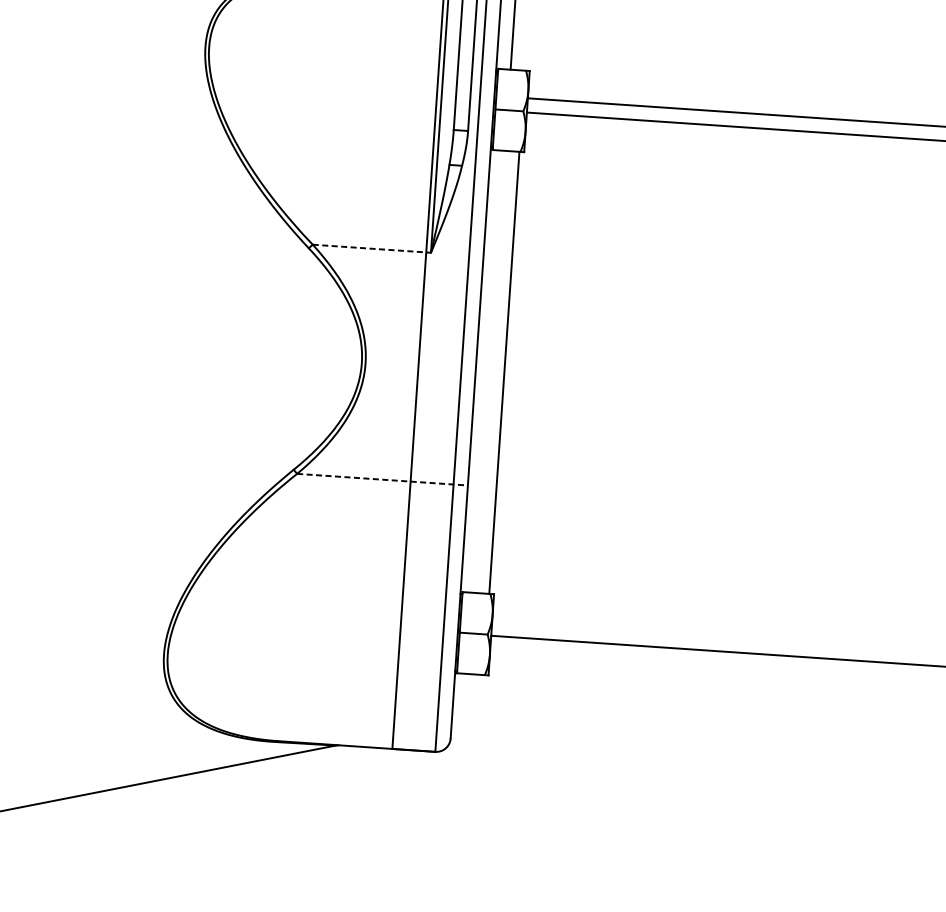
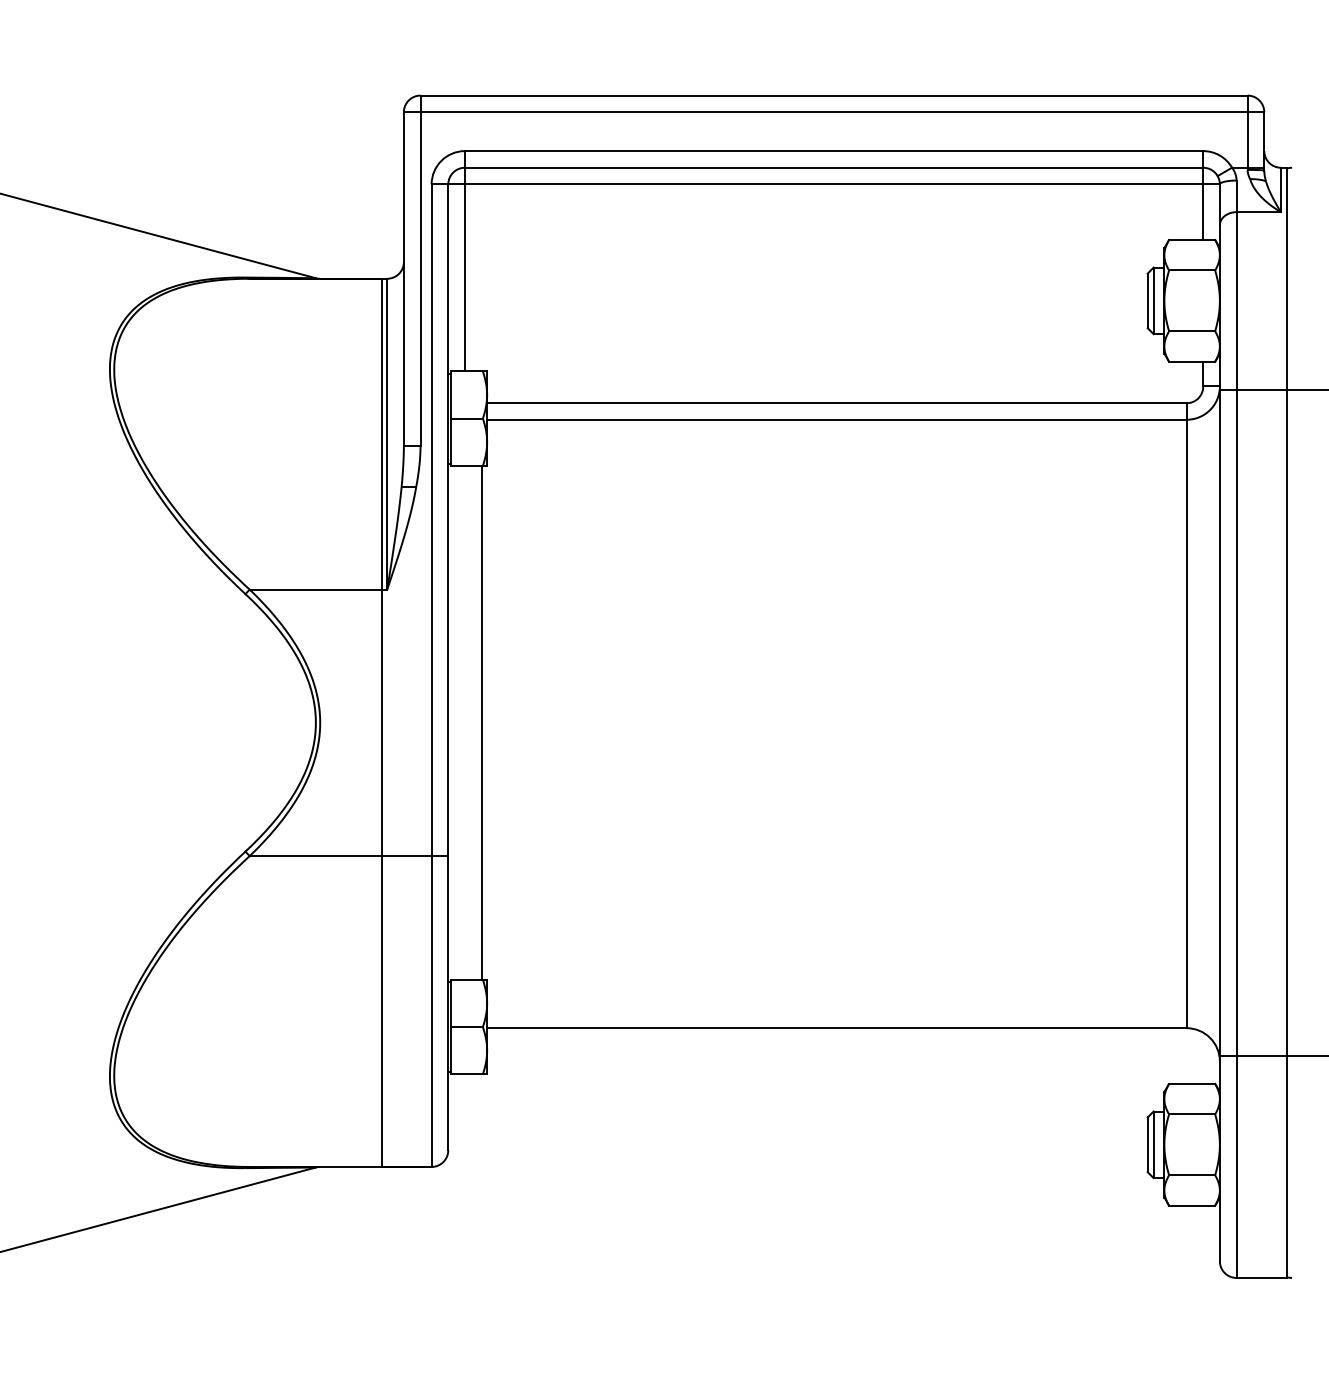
line: (371, 248) -> (318, 589), dashed -> solid
line: (382, 480) -> (349, 856), dashed -> solid

